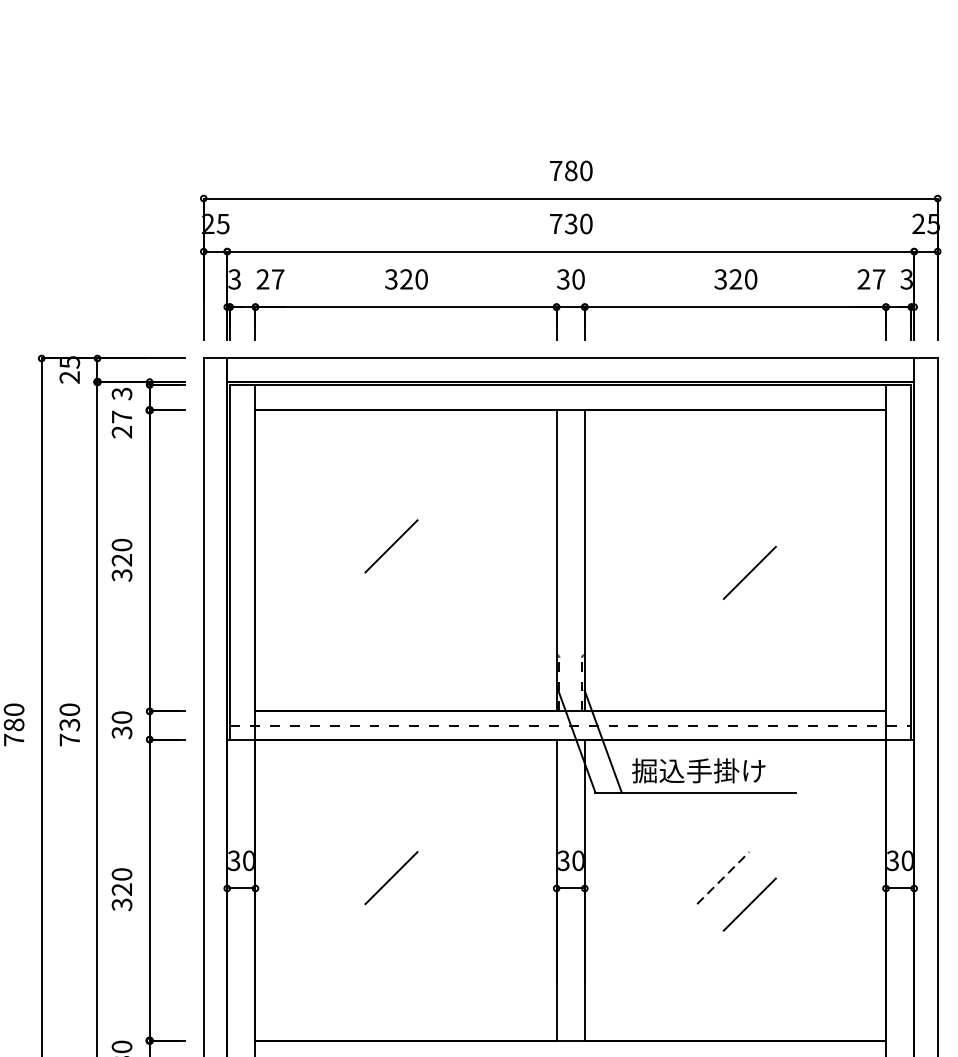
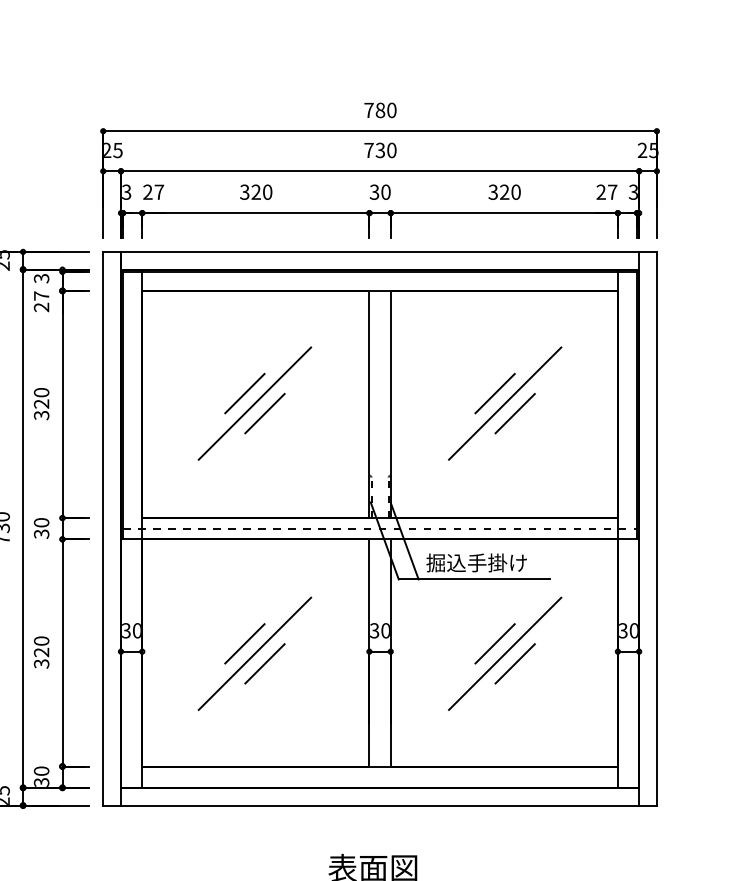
line: (722, 546) -> (494, 393), added
line: (404, 559) -> (254, 403), added
line: (736, 559) -> (505, 403), added
line: (417, 572) -> (264, 413), added
line: (723, 877) -> (495, 643), dashed -> solid
line: (404, 890) -> (254, 653), added
line: (736, 890) -> (505, 653), added
line: (417, 904) -> (264, 663), added

